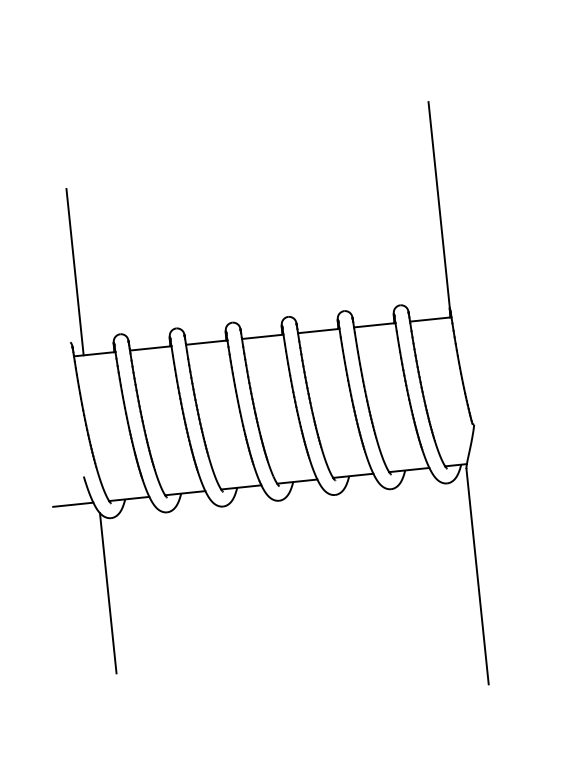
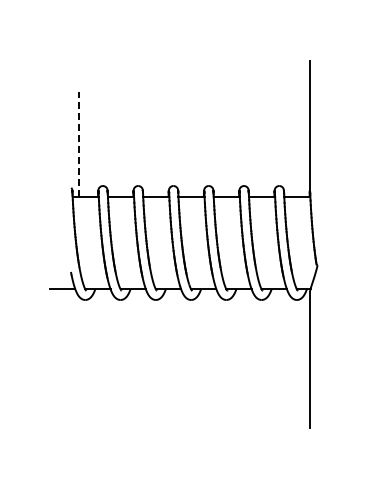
line: (74, 270) -> (78, 143), solid -> dashed
line: (107, 593) -> (78, 346), removed

